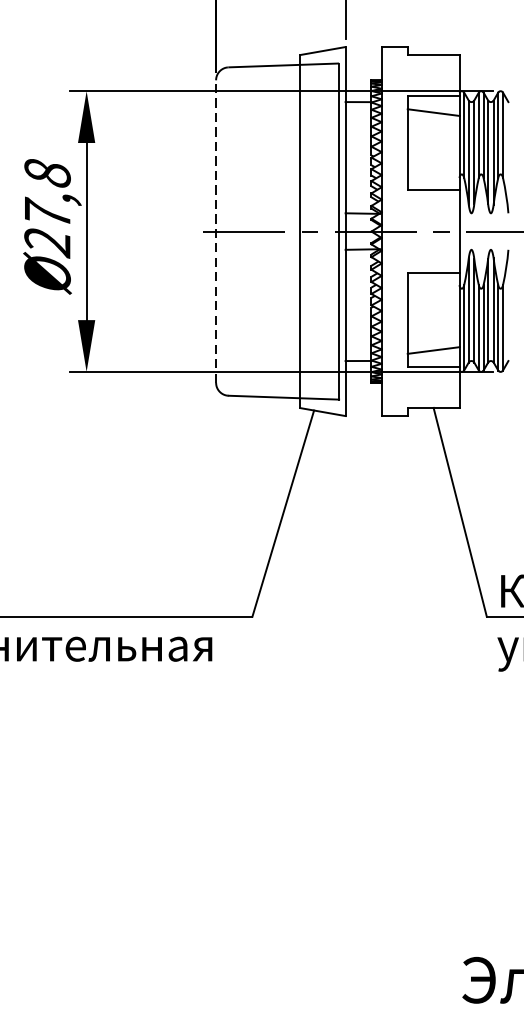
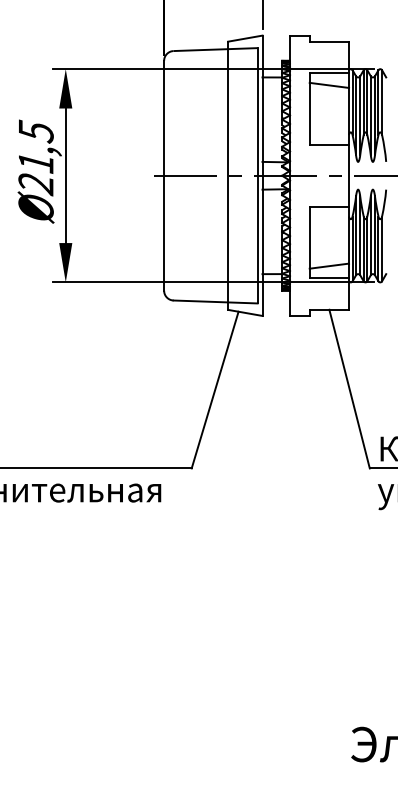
text: (46, 193) -> (35, 146), Ø27,8 -> Ø21,5
line: (216, 231) -> (164, 175), dashed -> solid

